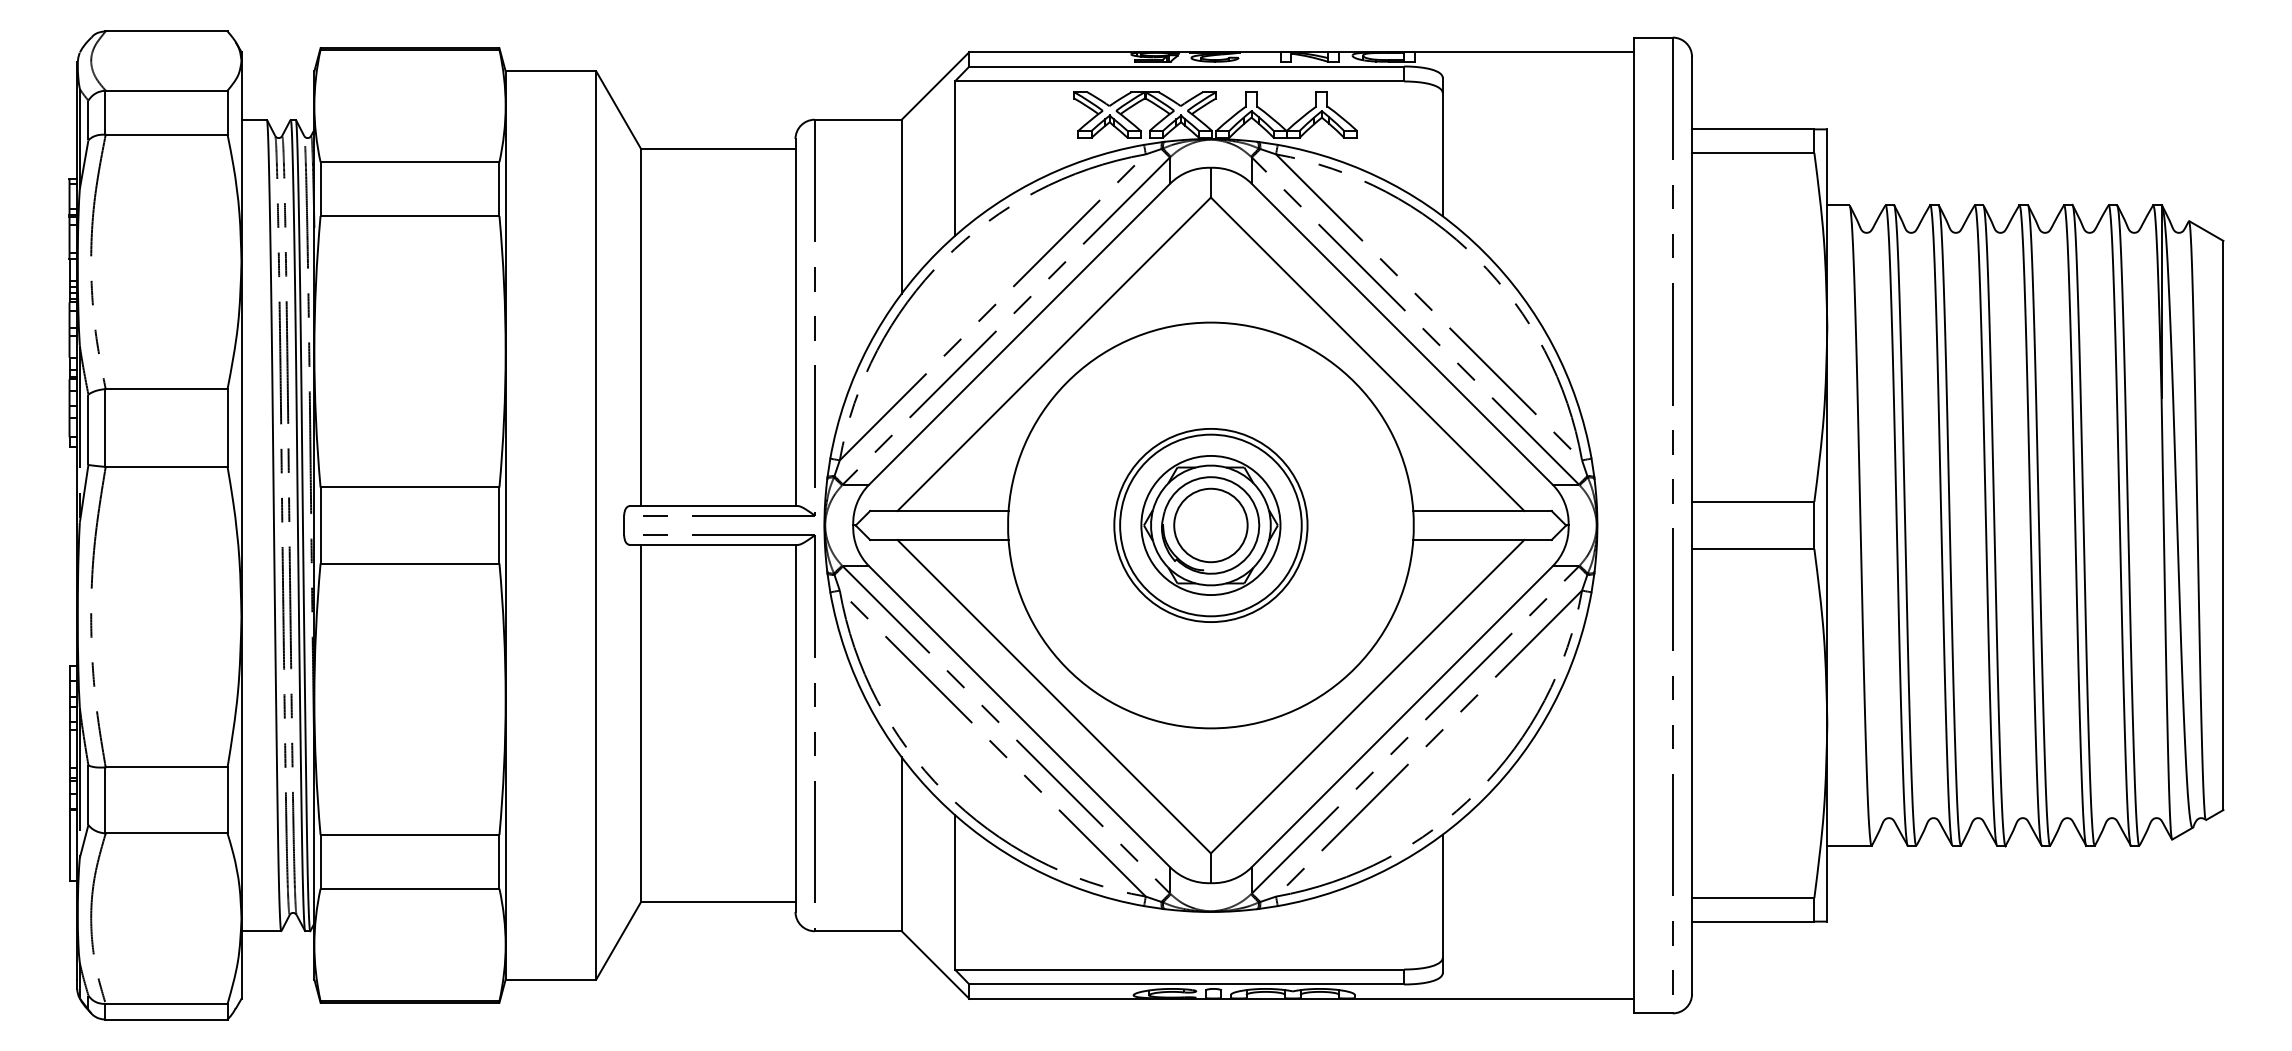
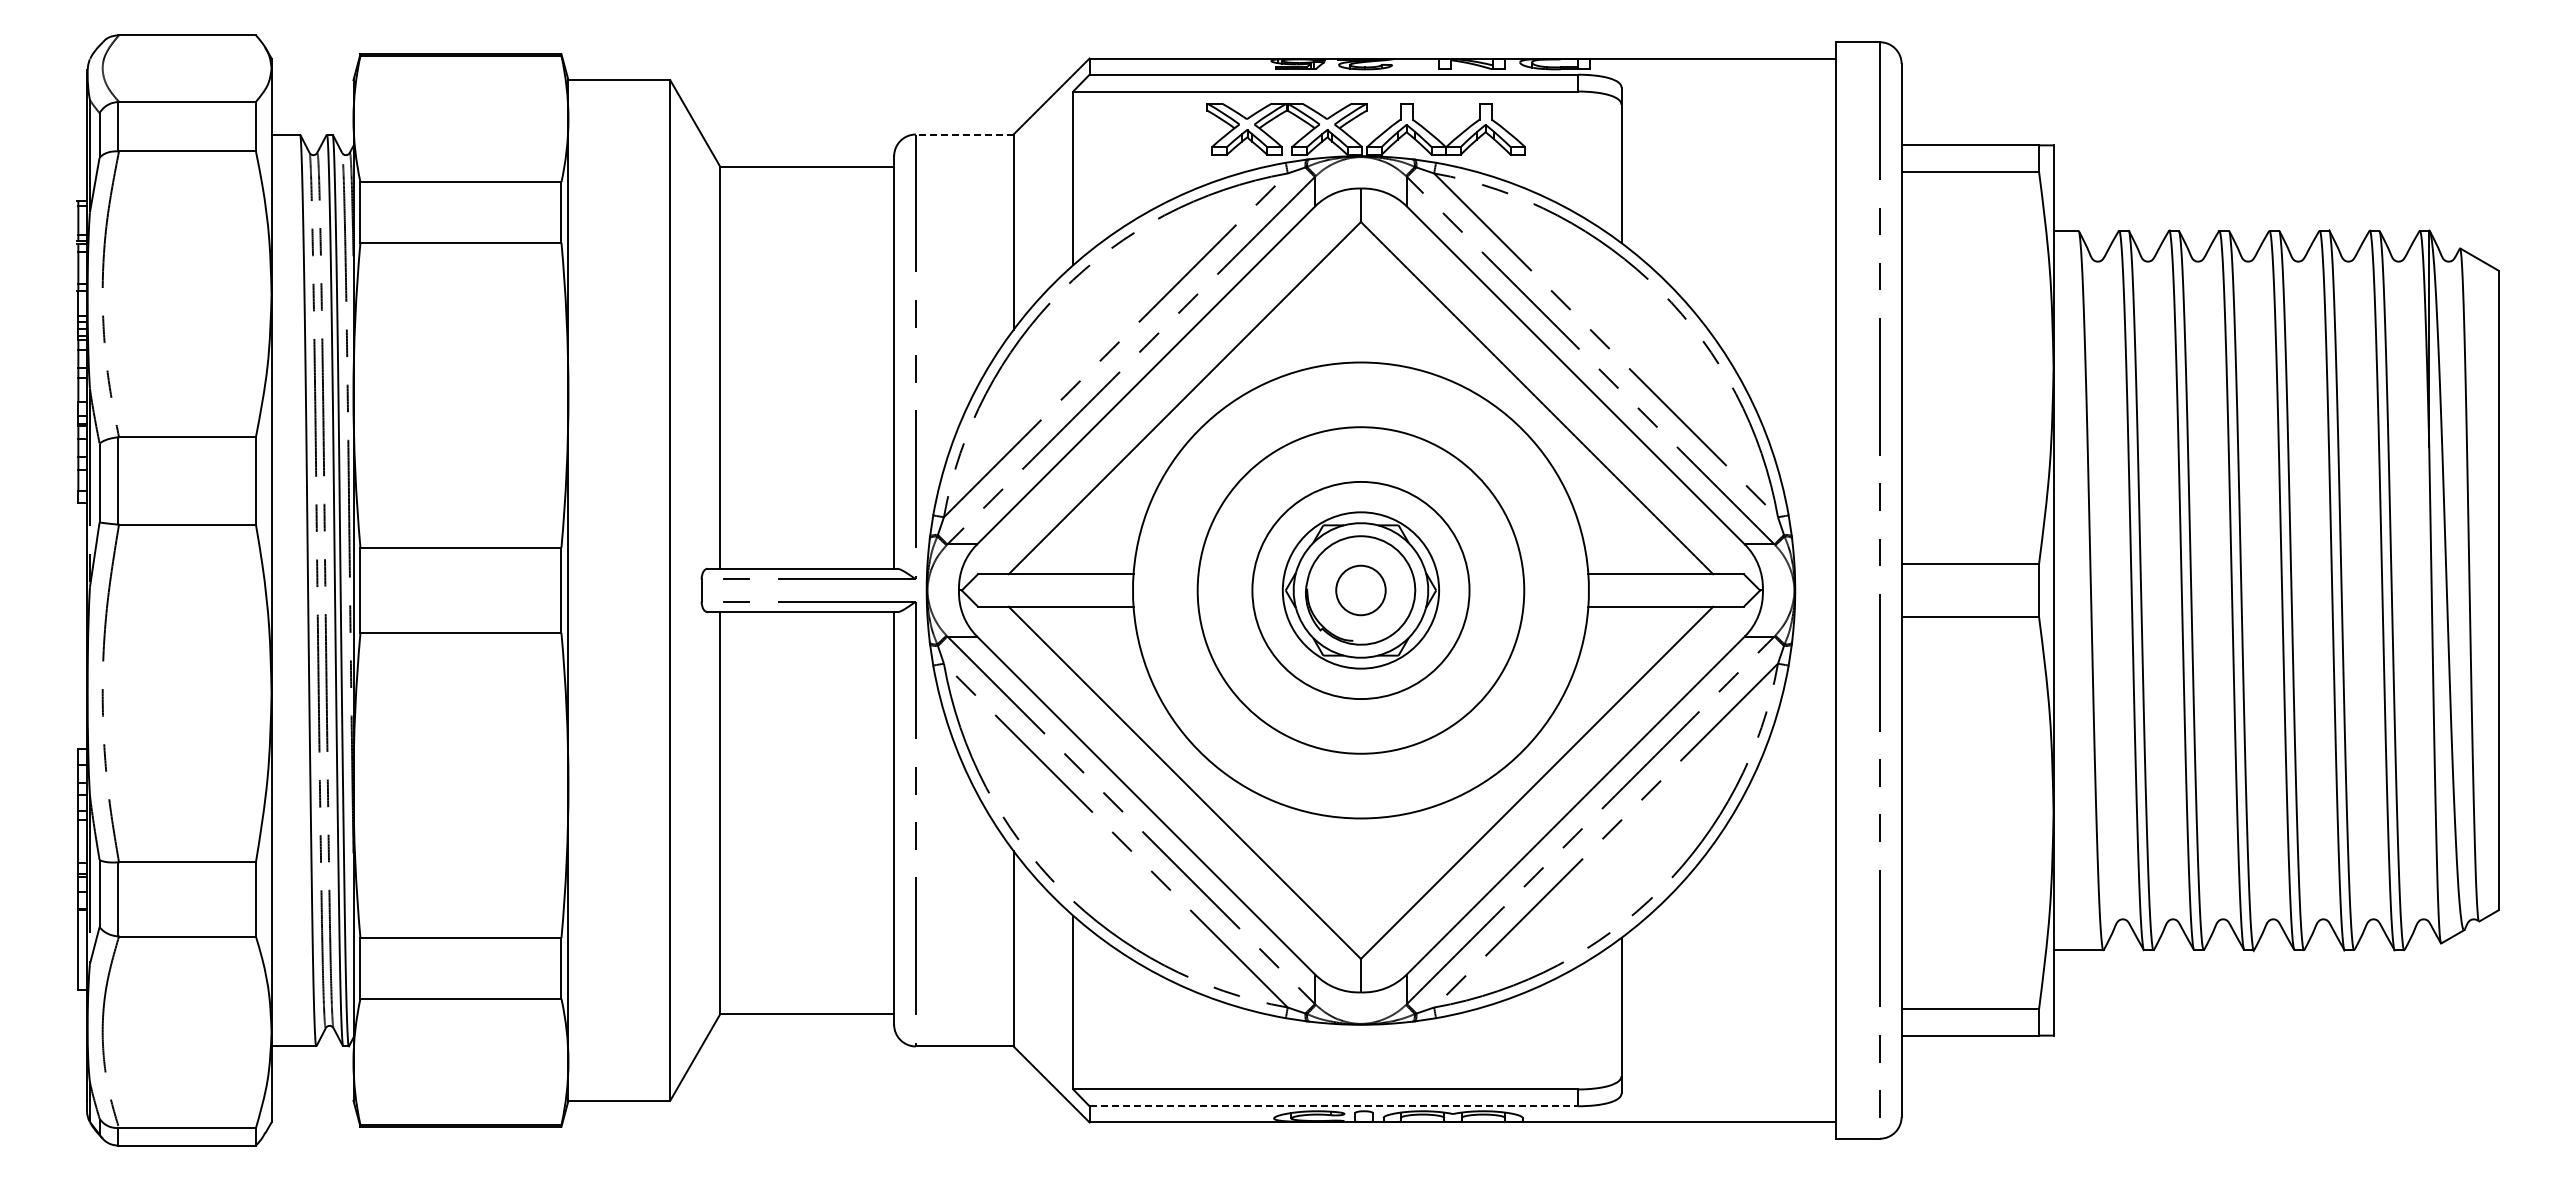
line: (858, 119) -> (964, 134), solid -> dashed
circle: (1210, 525) -> (1360, 590), size x0.6
circle: (1210, 525) -> (1360, 590), size x1.6
line: (1187, 984) -> (1334, 1106), solid -> dashed

